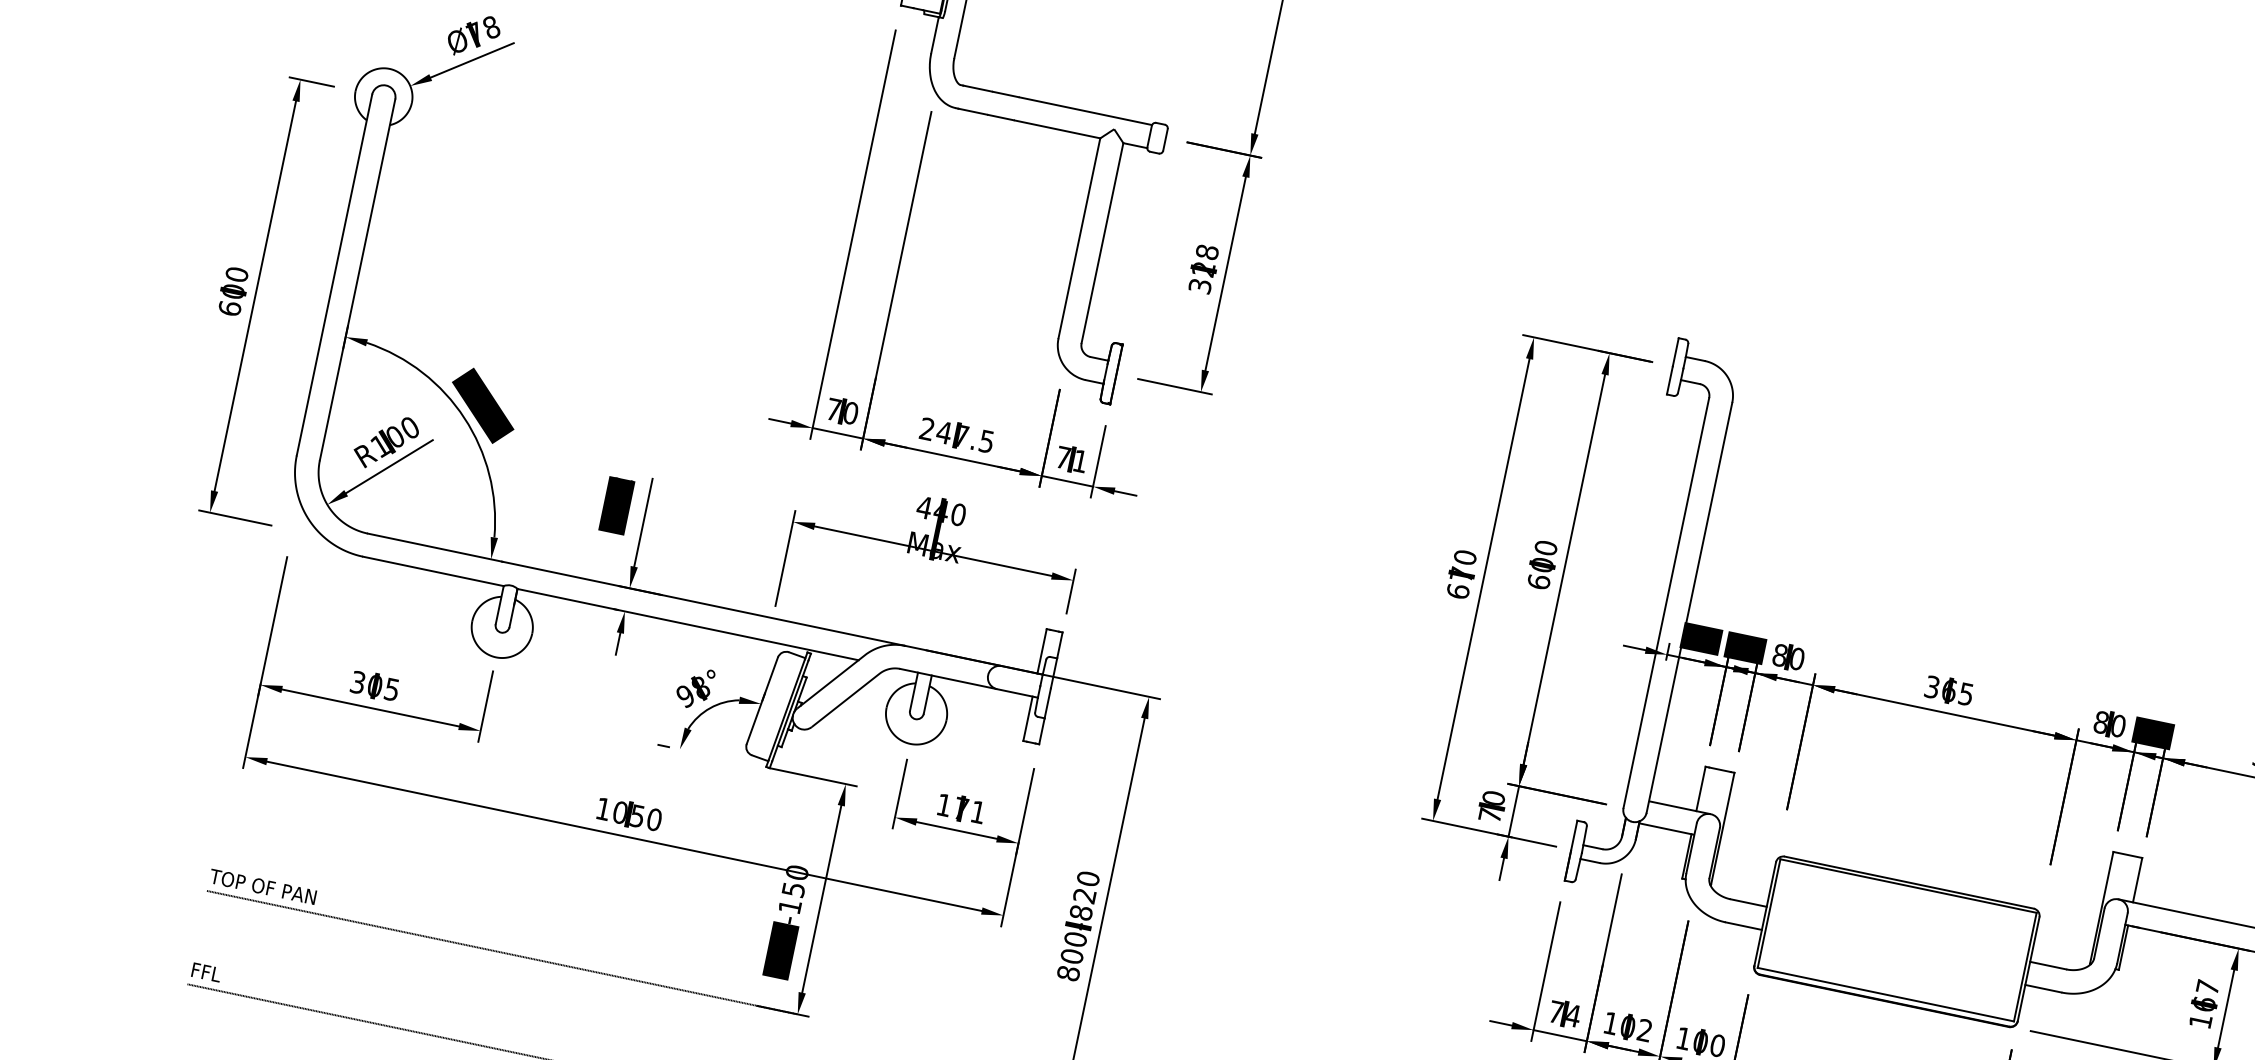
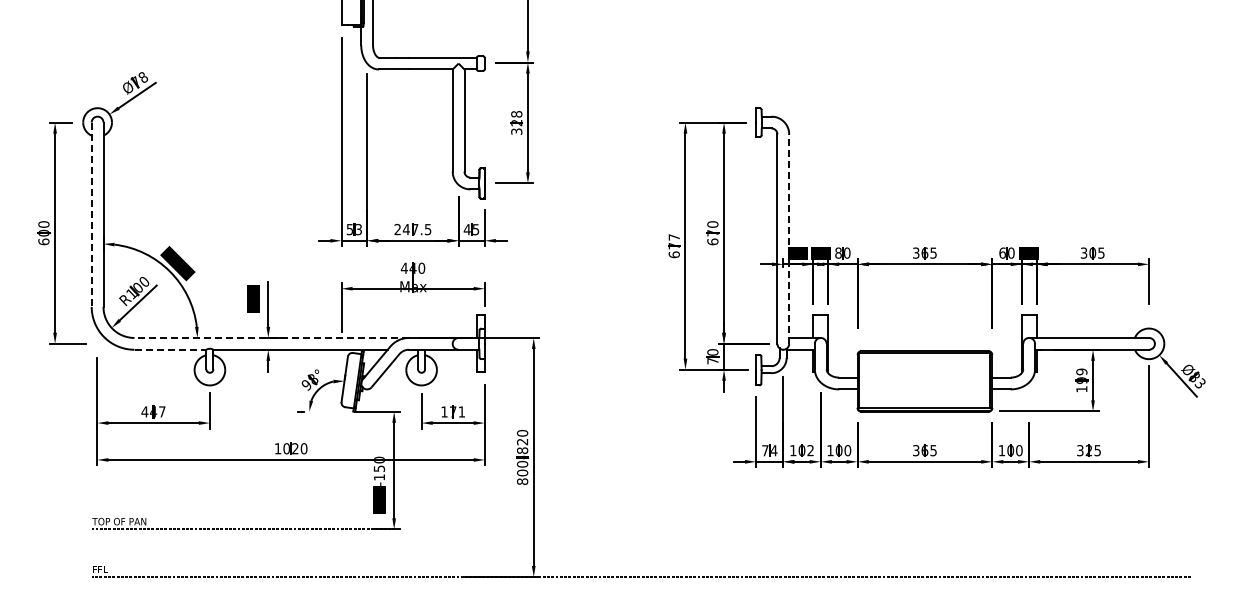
line: (333, 276) -> (91, 215), solid -> dashed
text: (842, 411) -> (354, 229), 70 -> 53
text: (1071, 459) -> (471, 229), 71 -> 45
text: (1463, 557) -> (673, 237), 670 -> 677
text: (1542, 563) -> (712, 232), 600 -> 670
line: (433, 570) -> (170, 349), solid -> dashed
line: (636, 588) -> (271, 337), solid -> dashed
line: (1689, 608) -> (789, 239), solid -> dashed
text: (374, 685) -> (153, 411), 305 -> 447
text: (2101, 721) -> (1002, 252), 80 -> 60
text: (637, 815) -> (295, 448), 1050 -> 1020
text: (2205, 994) -> (1081, 375), 167 -> 199

